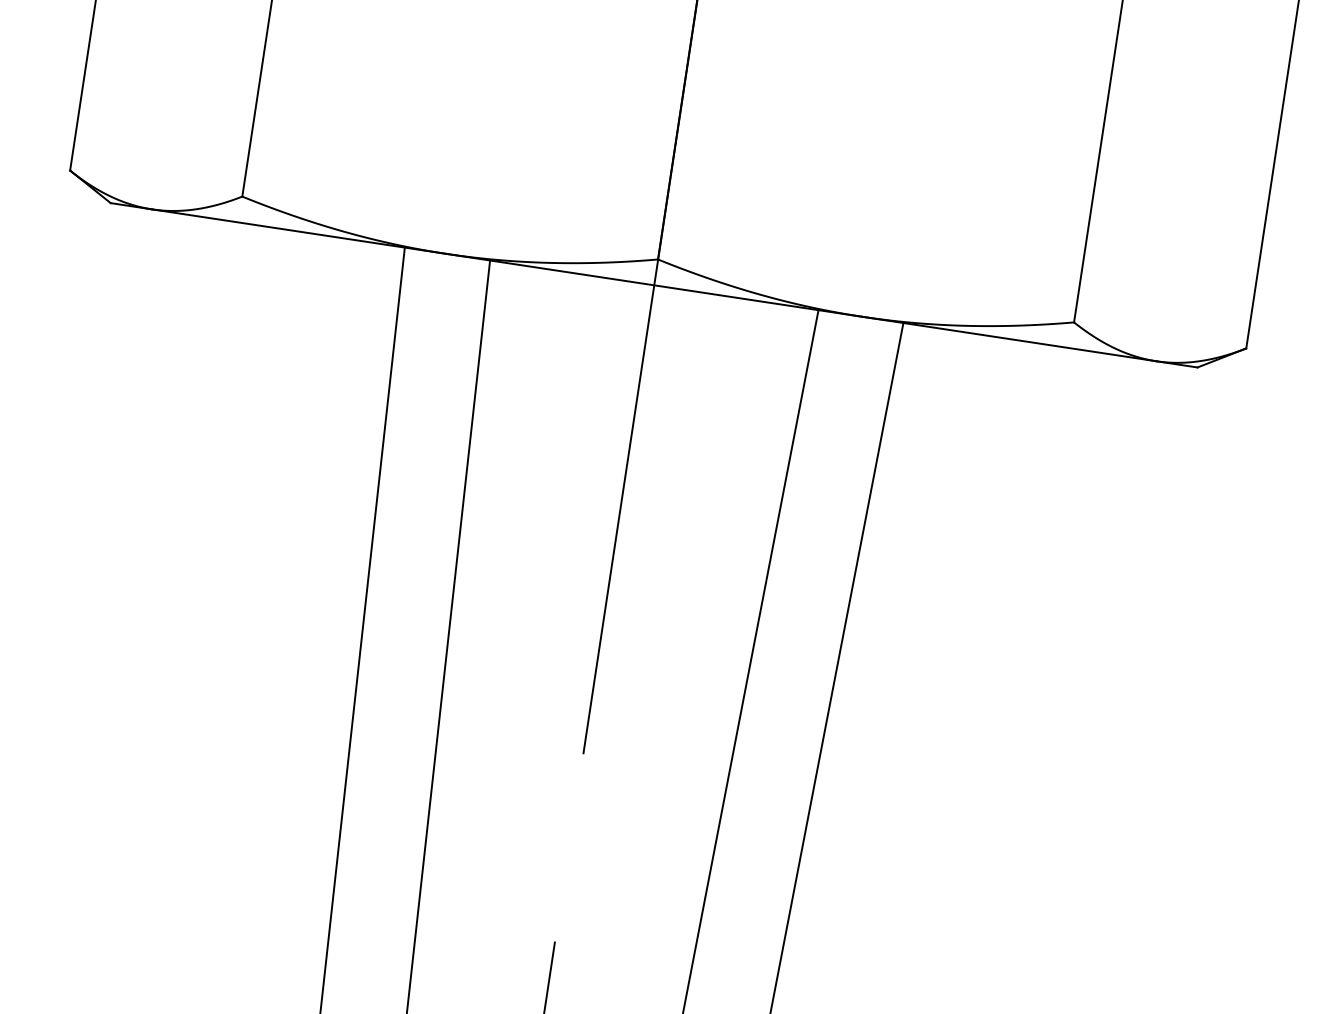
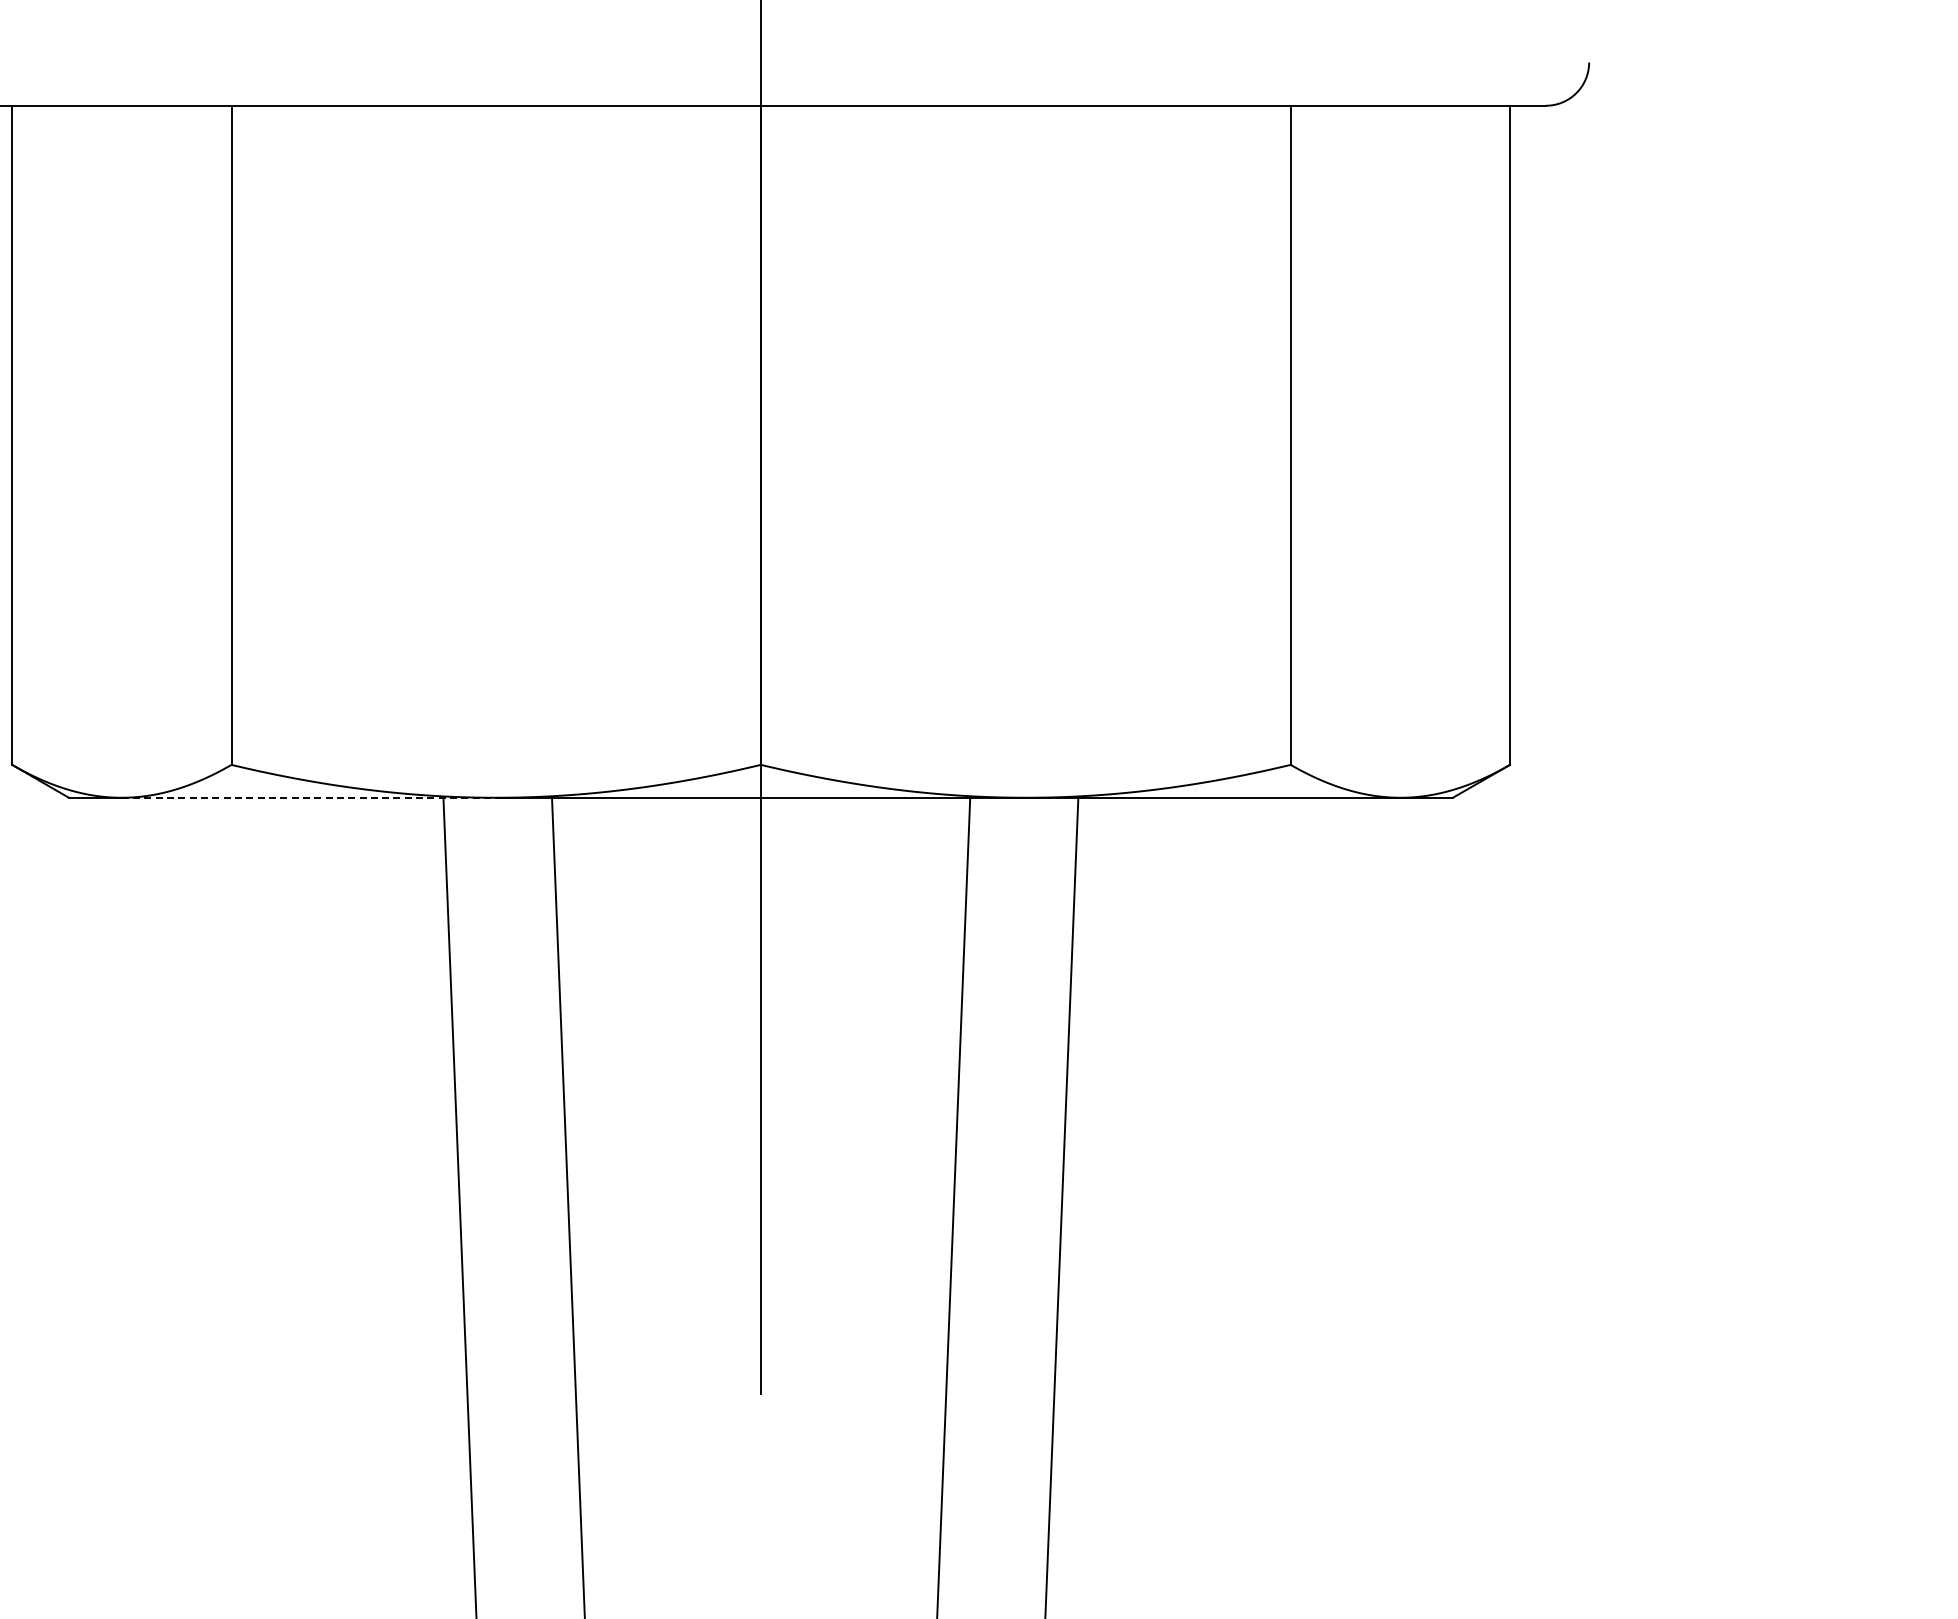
line: (299, 231) -> (309, 797), solid -> dashed

